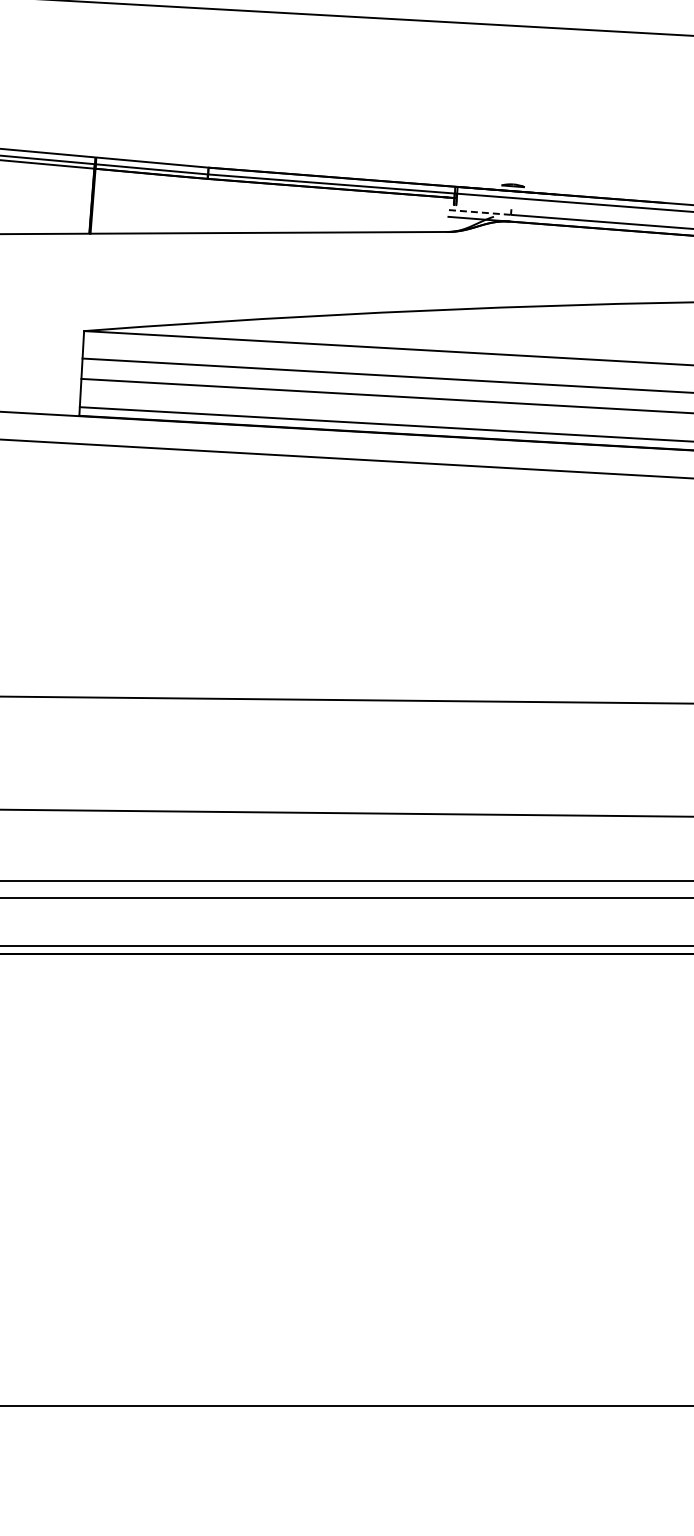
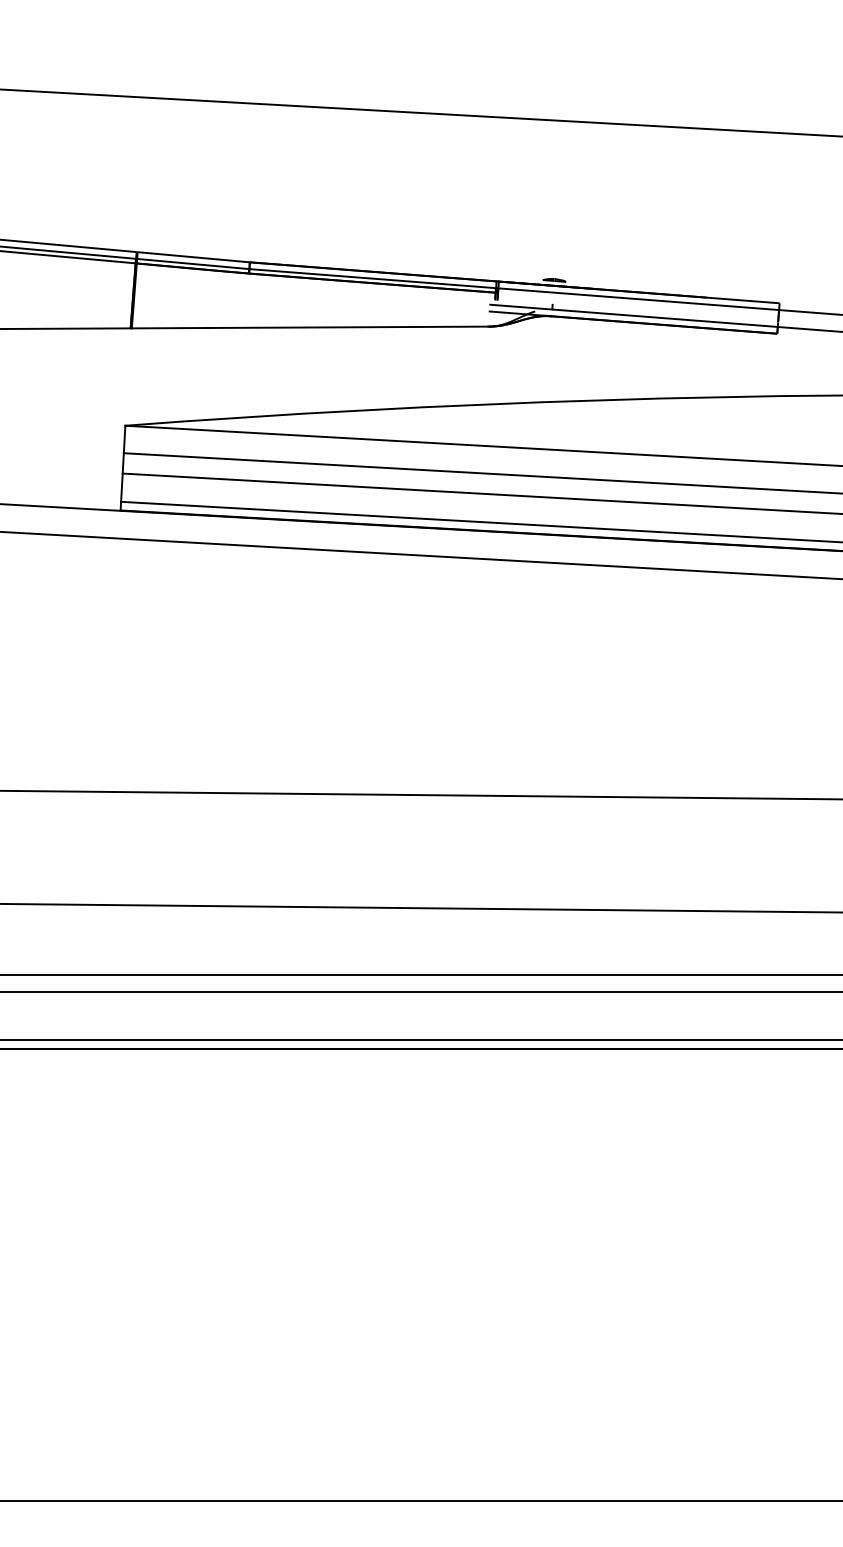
line: (480, 212) -> (521, 307), dashed -> solid

